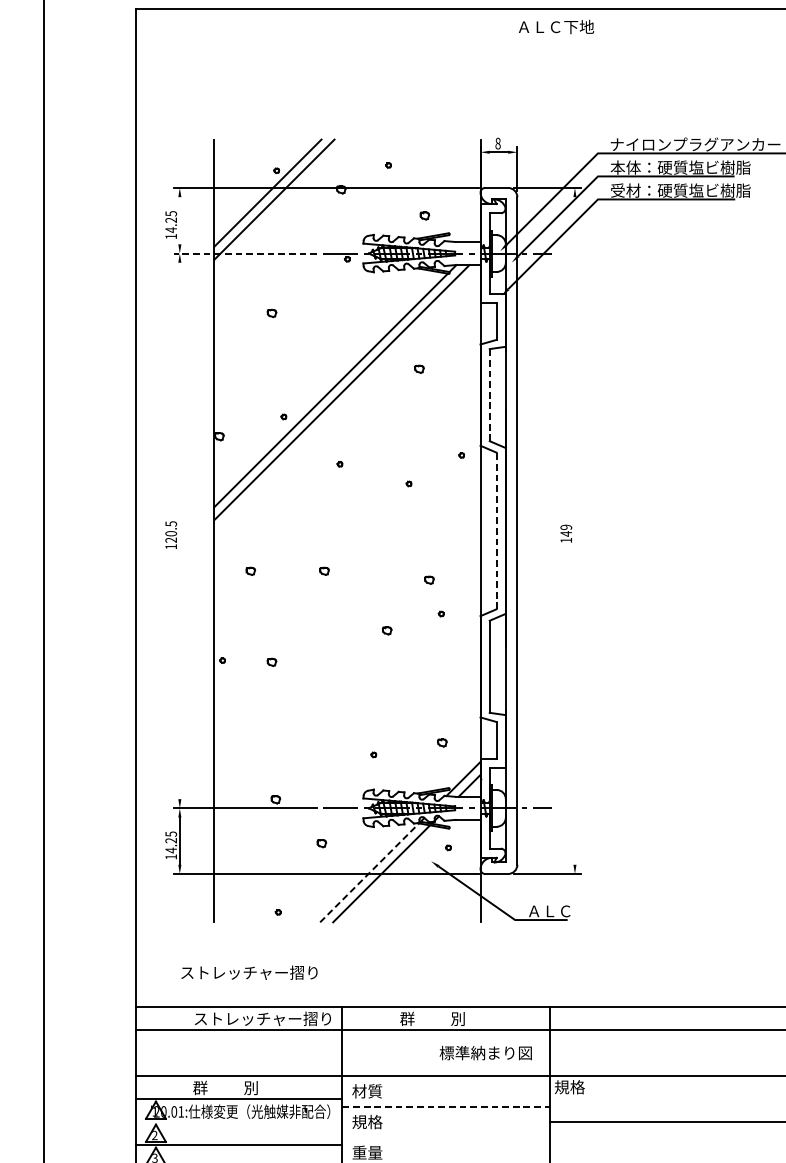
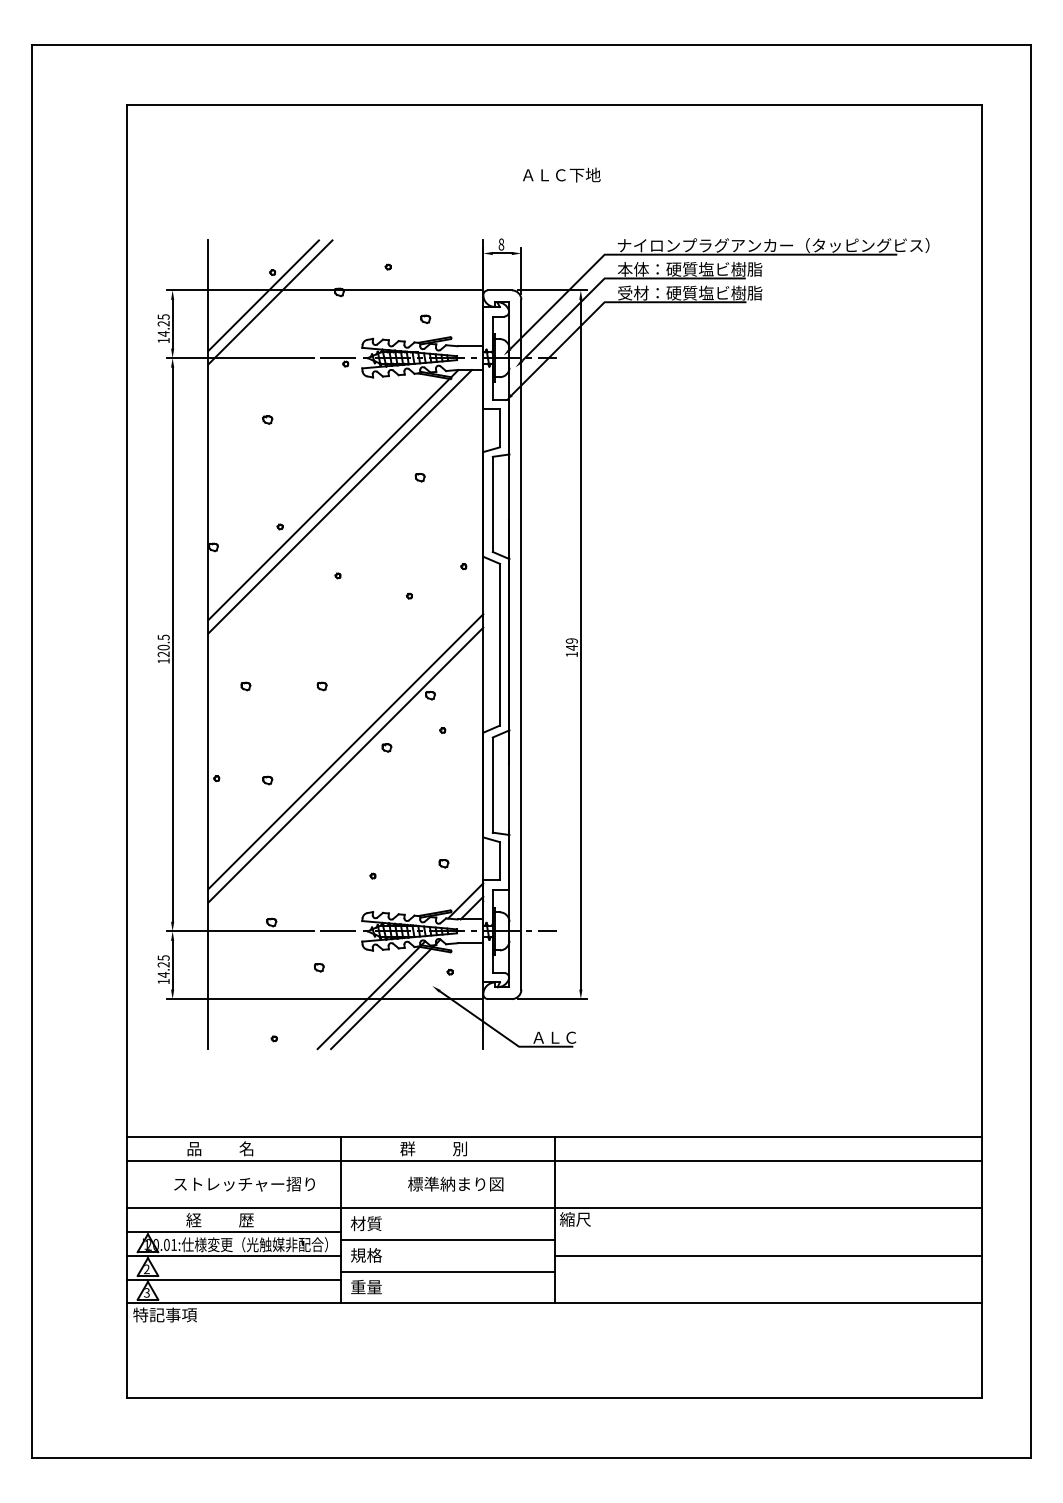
text: (556, 26) -> (561, 174), moved
line: (179, 220) -> (172, 323), added
line: (245, 253) -> (240, 358), dashed -> solid
line: (489, 395) -> (492, 504), dashed -> solid
line: (179, 530) -> (172, 644), added
line: (496, 530) -> (499, 644), dashed -> solid
line: (574, 530) -> (580, 644), added
line: (347, 634) -> (345, 751), added
line: (347, 646) -> (345, 764), added
line: (370, 872) -> (369, 997), dashed -> solid
text: (249, 972) -> (244, 1183), moved
text: (261, 1018) -> (257, 1148), ストレッチャー摺り -> 品          名
text: (485, 1052) -> (455, 1183), moved
text: (225, 1087) -> (219, 1219), 群          別 -> 経          歴
text: (569, 1087) -> (575, 1219), 規格 -> 縮尺
line: (446, 1106) -> (448, 1239), dashed -> solid
line: (238, 1122) -> (233, 1255), added
line: (445, 1137) -> (447, 1271), added

